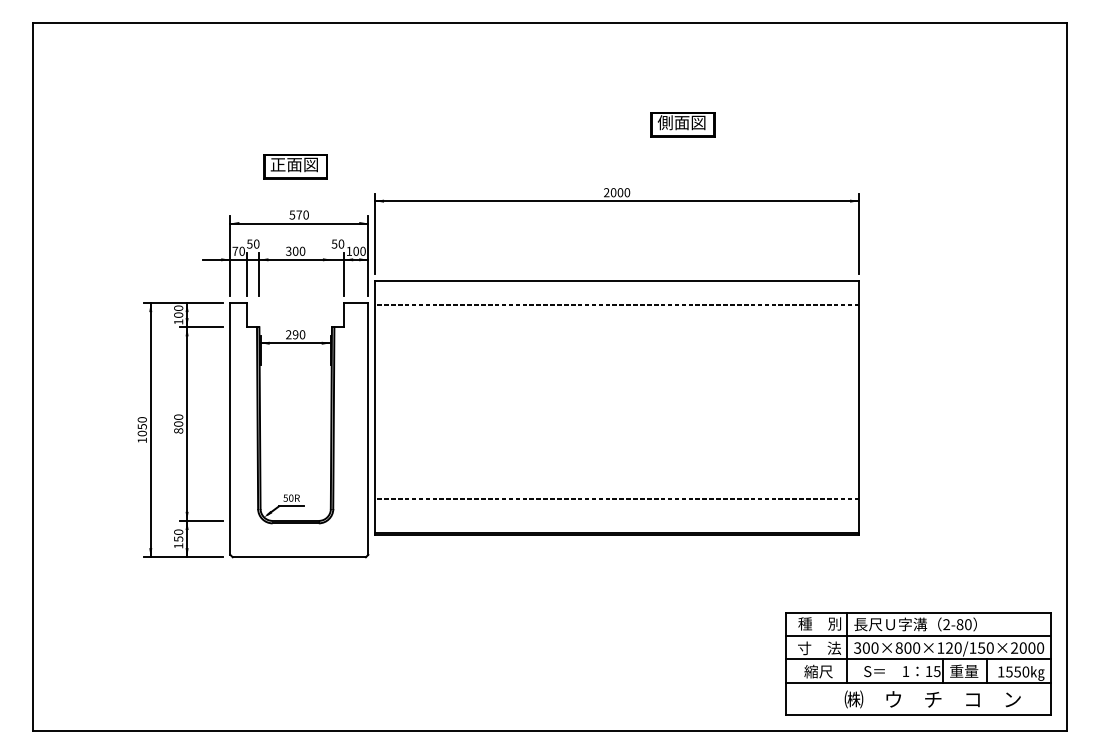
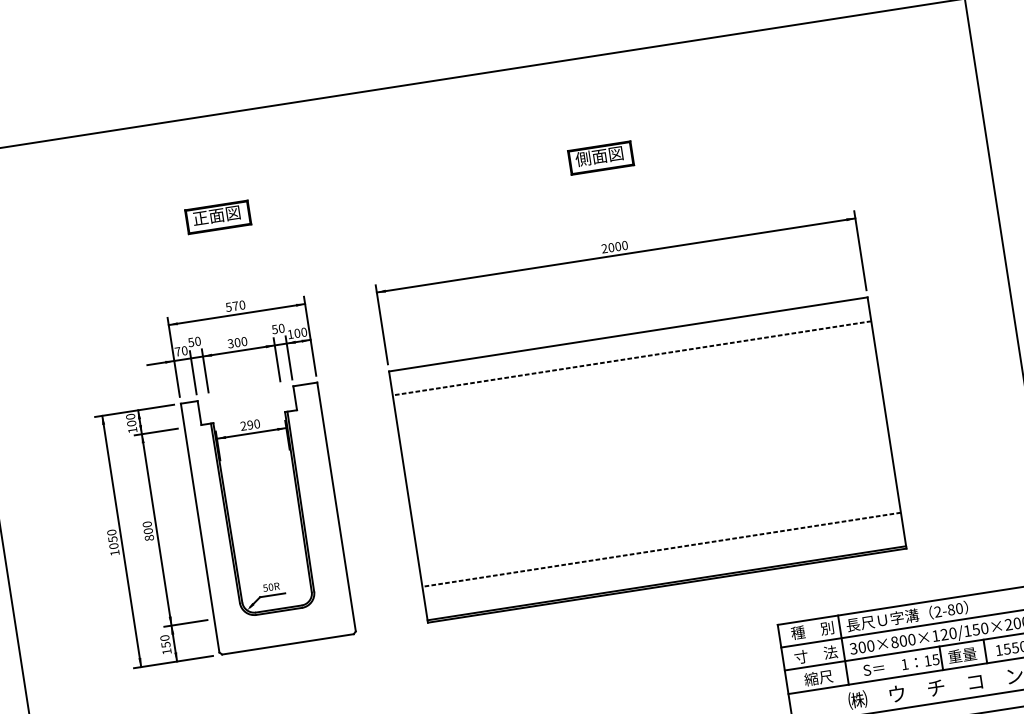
part: (295, 166) -> (218, 217), moved
line: (332, 274) -> (277, 359), added
part: (616, 361) -> (640, 414), moved

